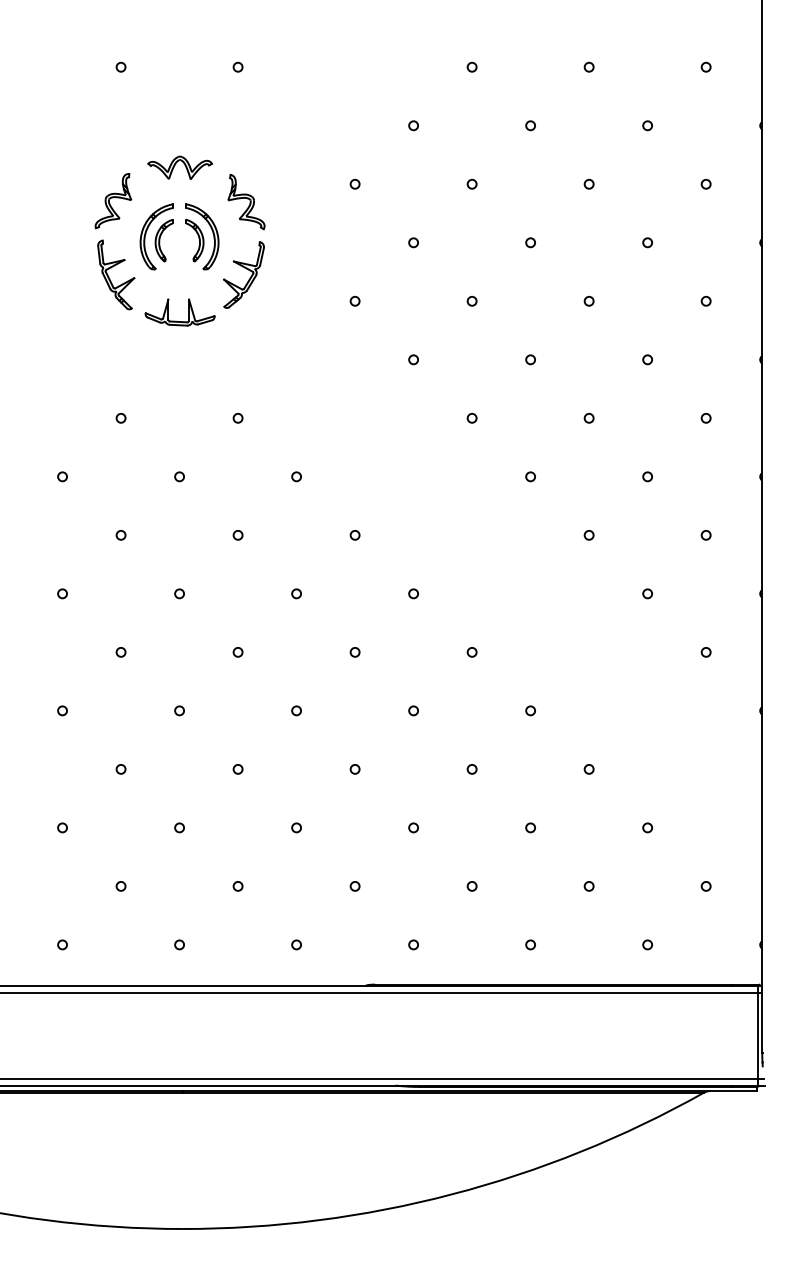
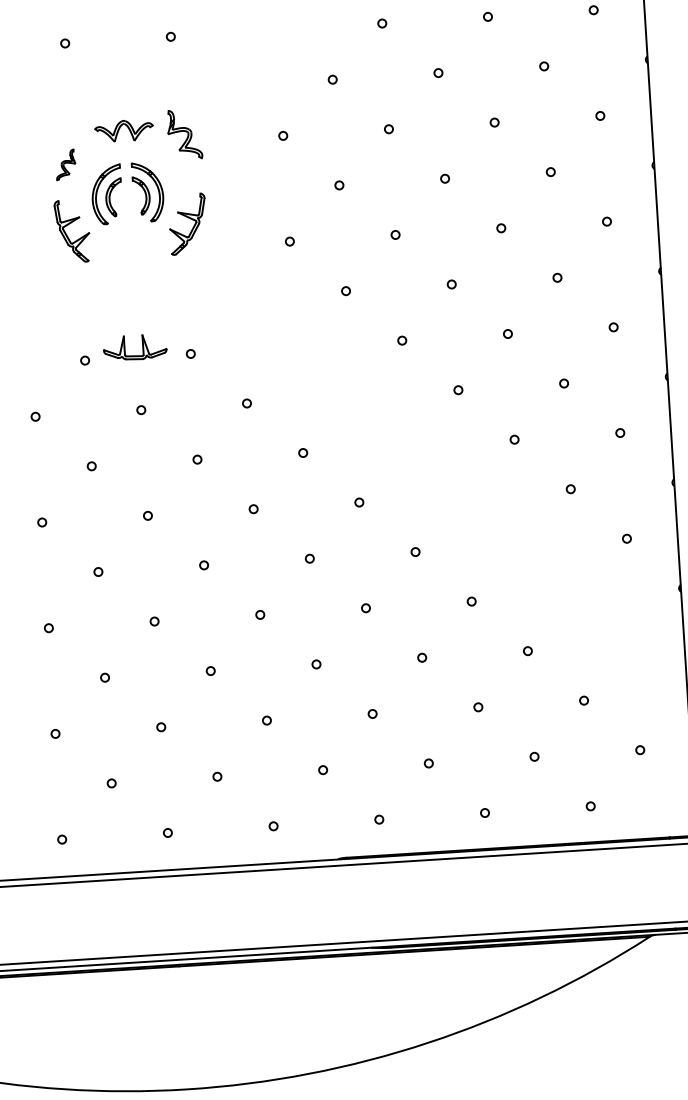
part: (113, 201) -> (65, 165), size x0.6
part: (246, 201) -> (184, 134), moved
part: (176, 320) -> (132, 355), moved

